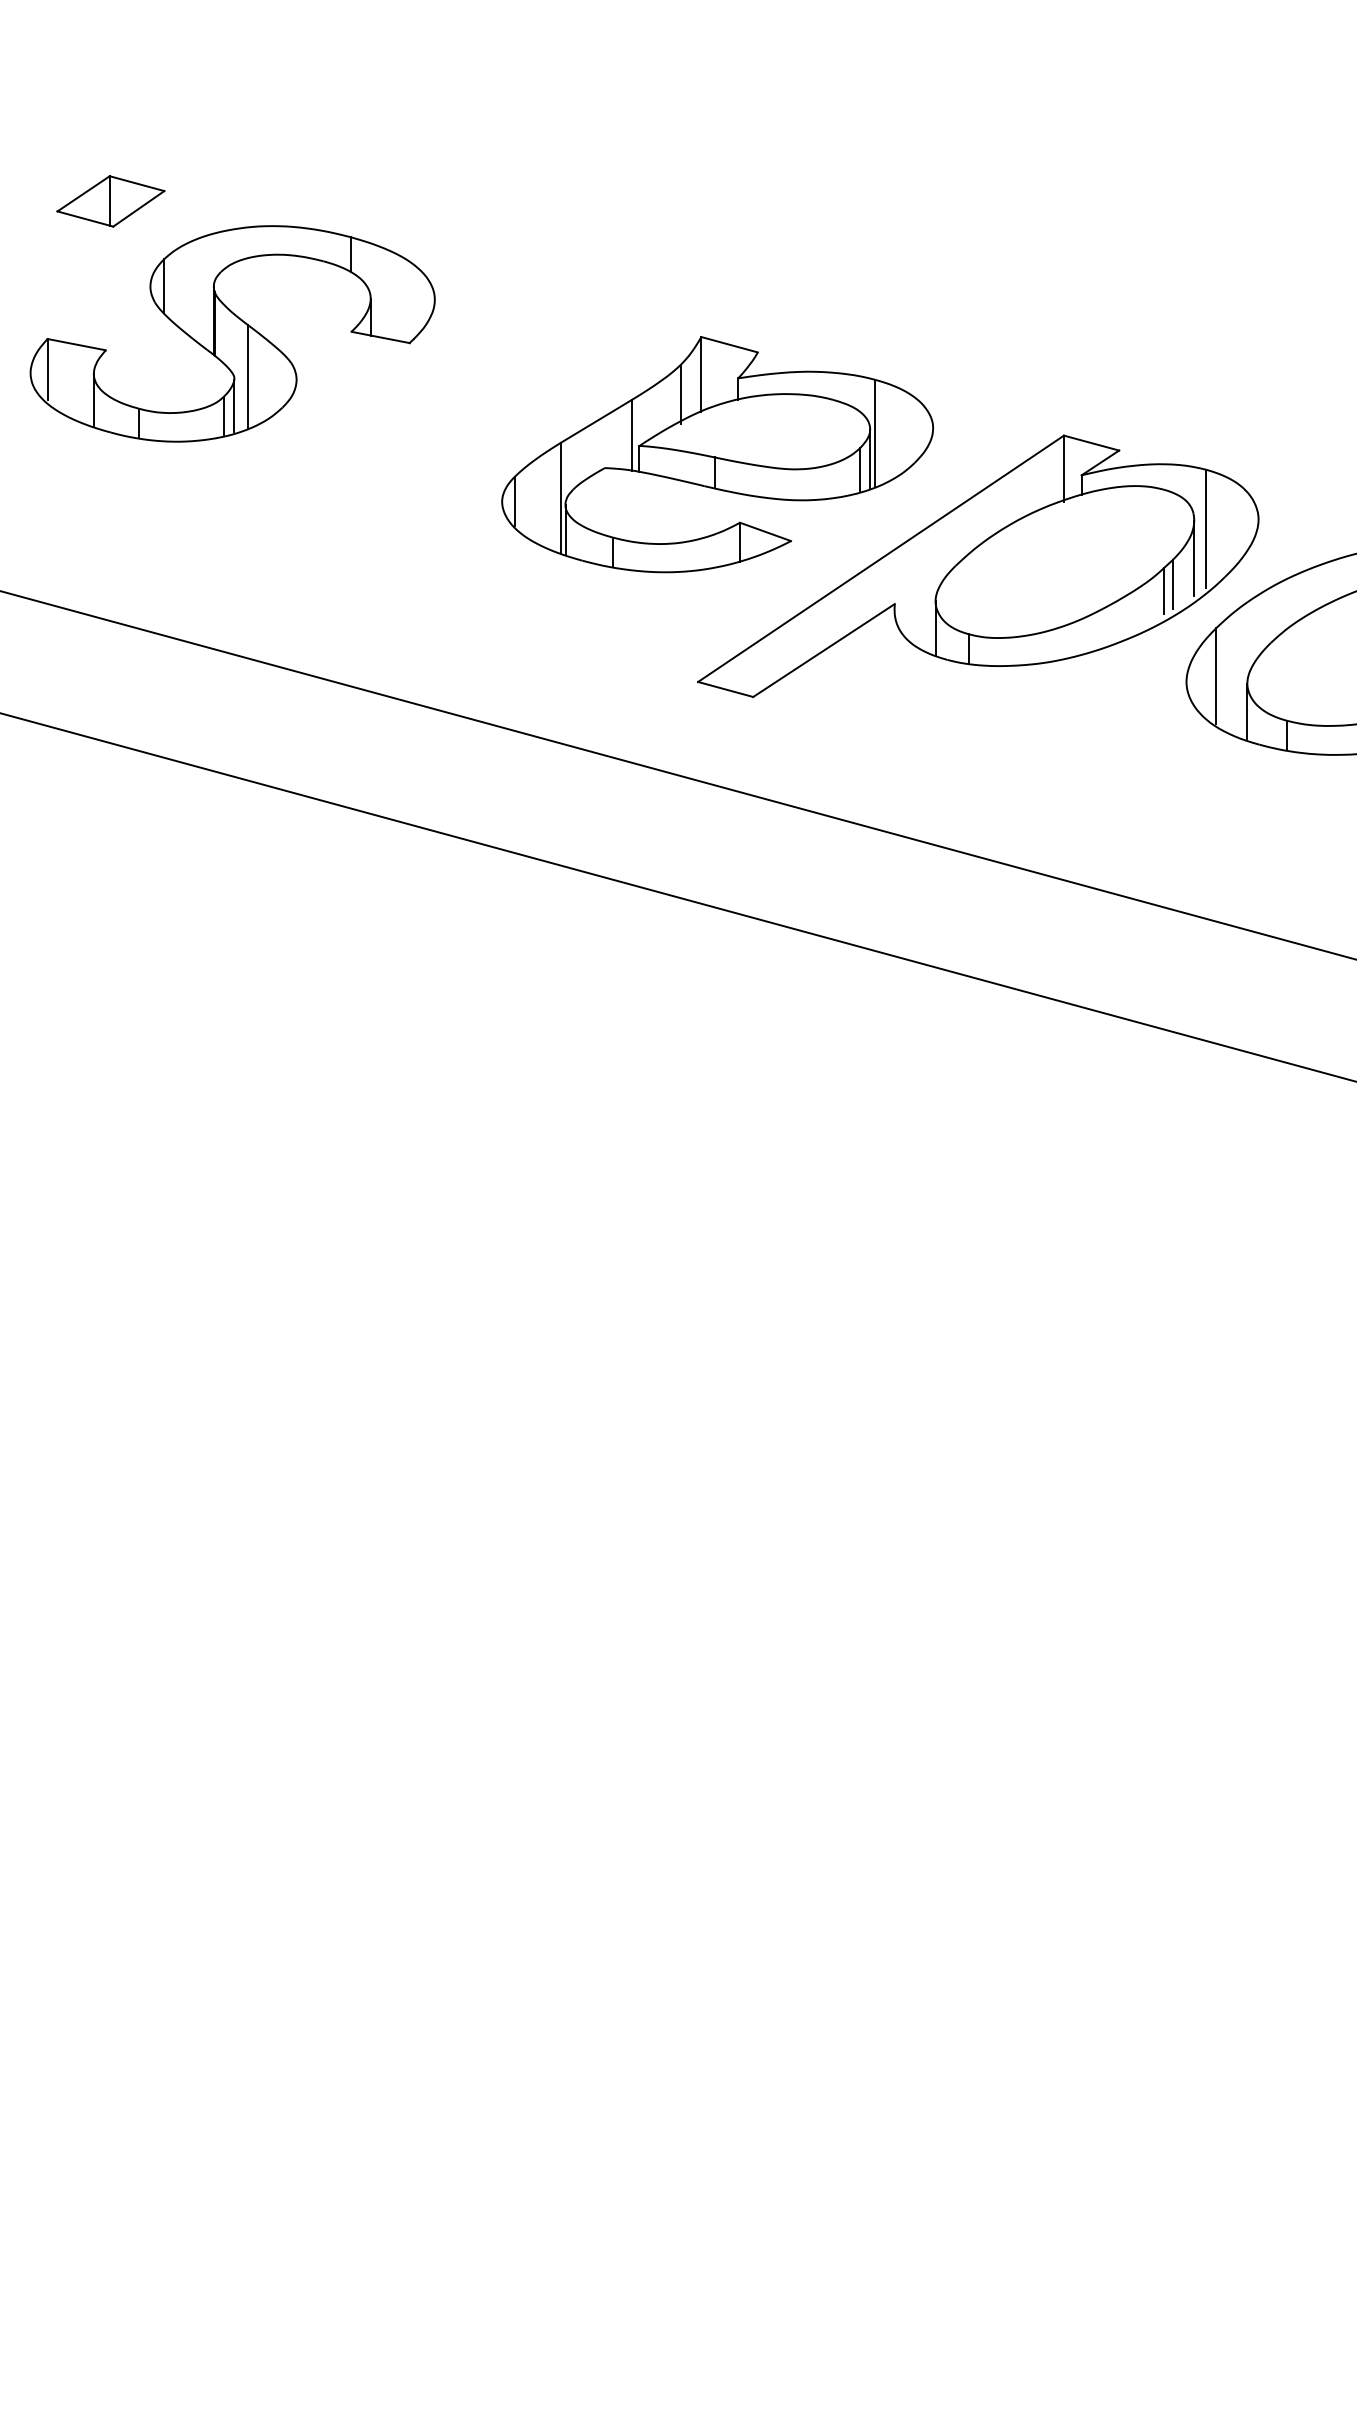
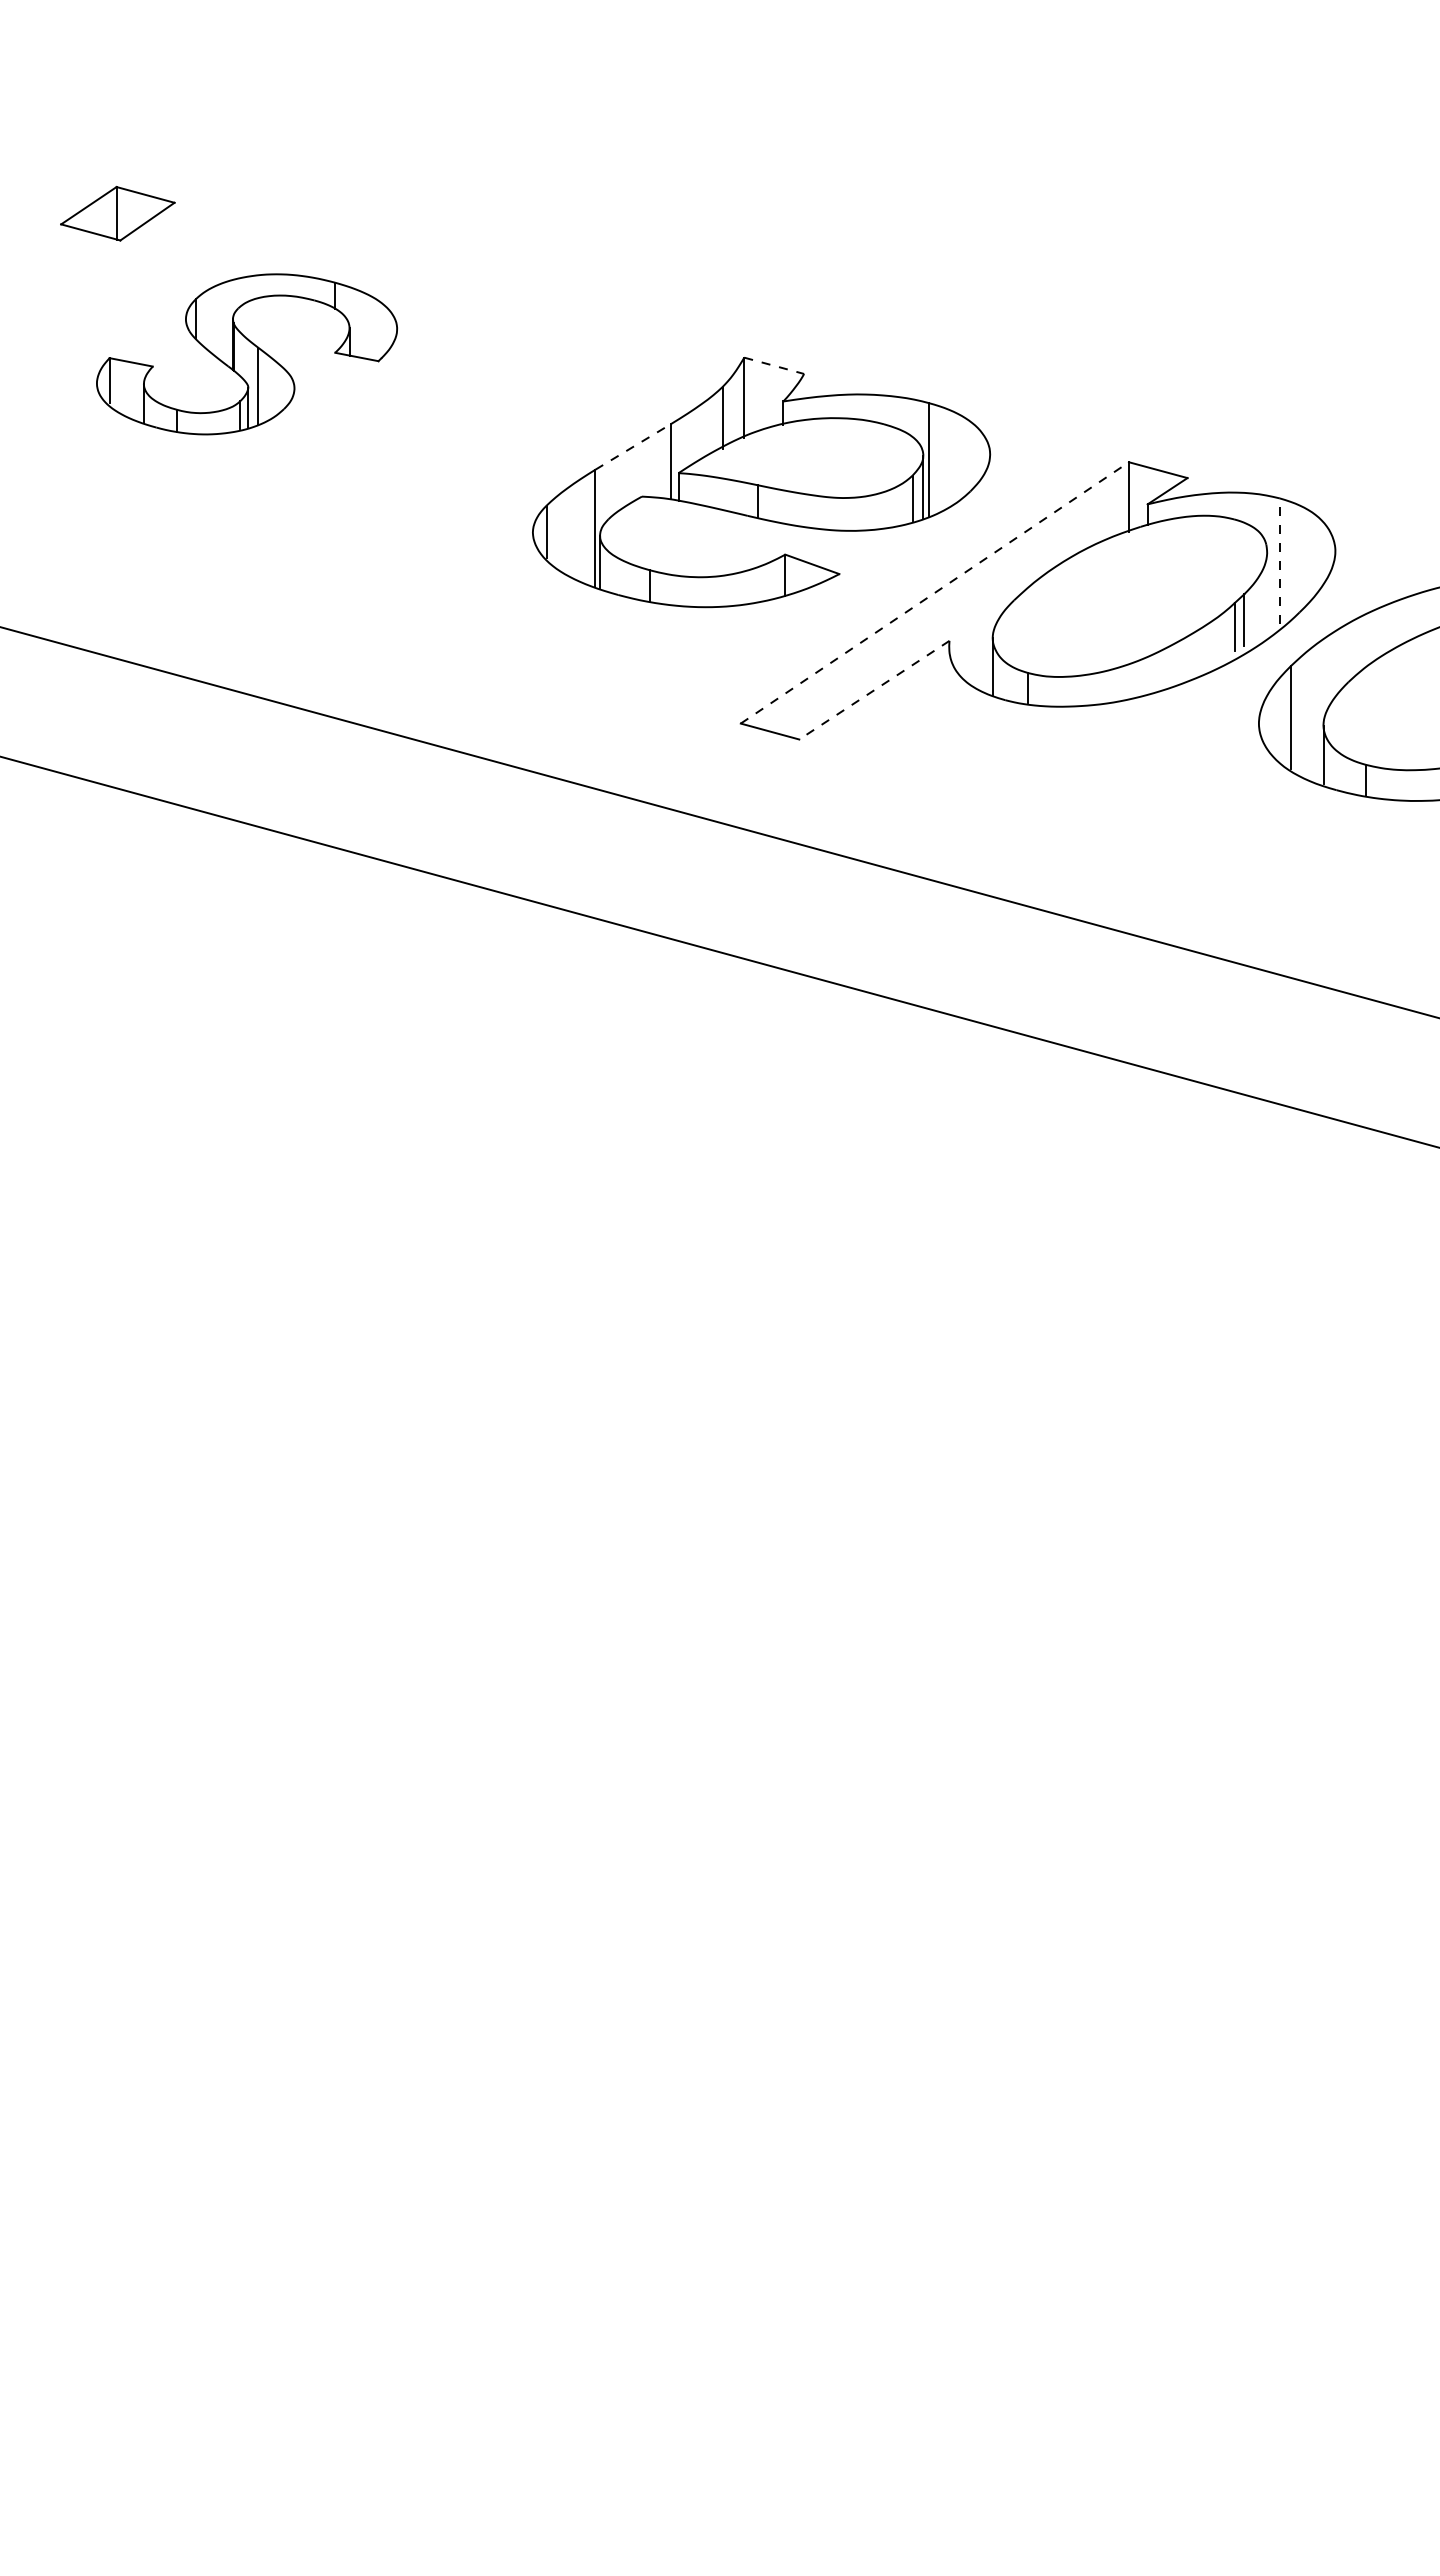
part: (232, 334) -> (246, 354), size x0.7
line: (729, 344) -> (774, 365), solid -> dashed
line: (596, 420) -> (633, 446), solid -> dashed
line: (1205, 529) -> (1279, 561), solid -> dashed
line: (1194, 557) -> (1267, 591), removed
line: (880, 558) -> (934, 592), solid -> dashed
line: (824, 650) -> (874, 690), solid -> dashed

